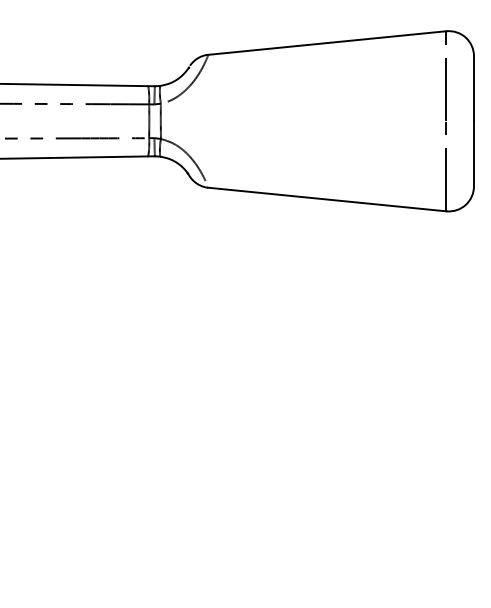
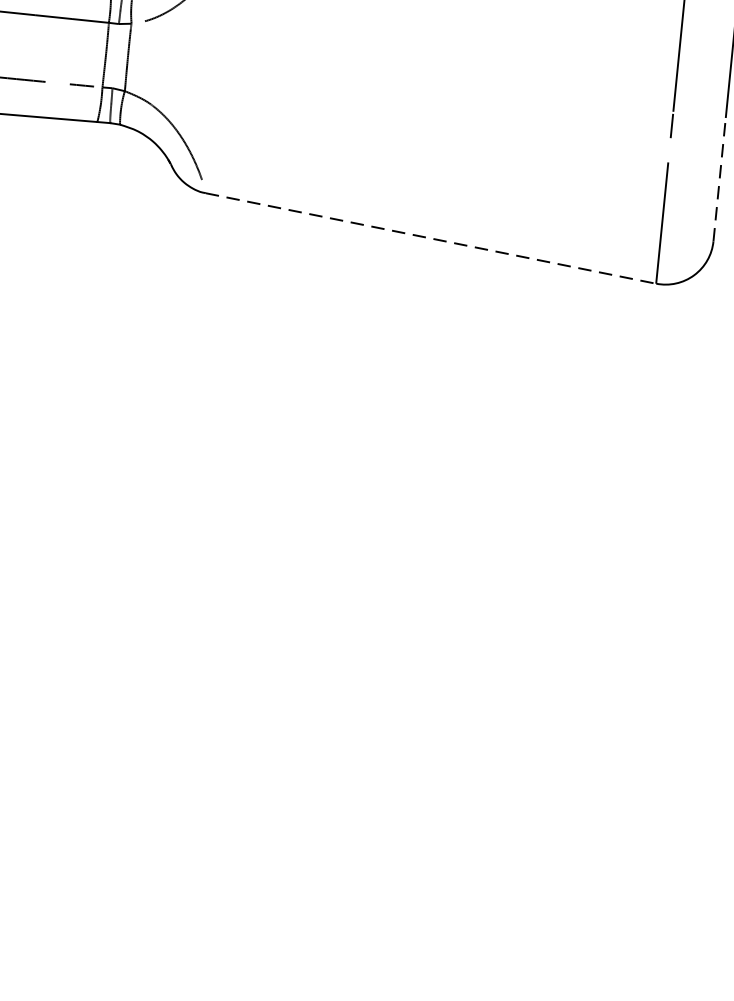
line: (473, 153) -> (718, 178), solid -> dashed
line: (327, 199) -> (431, 238), solid -> dashed

